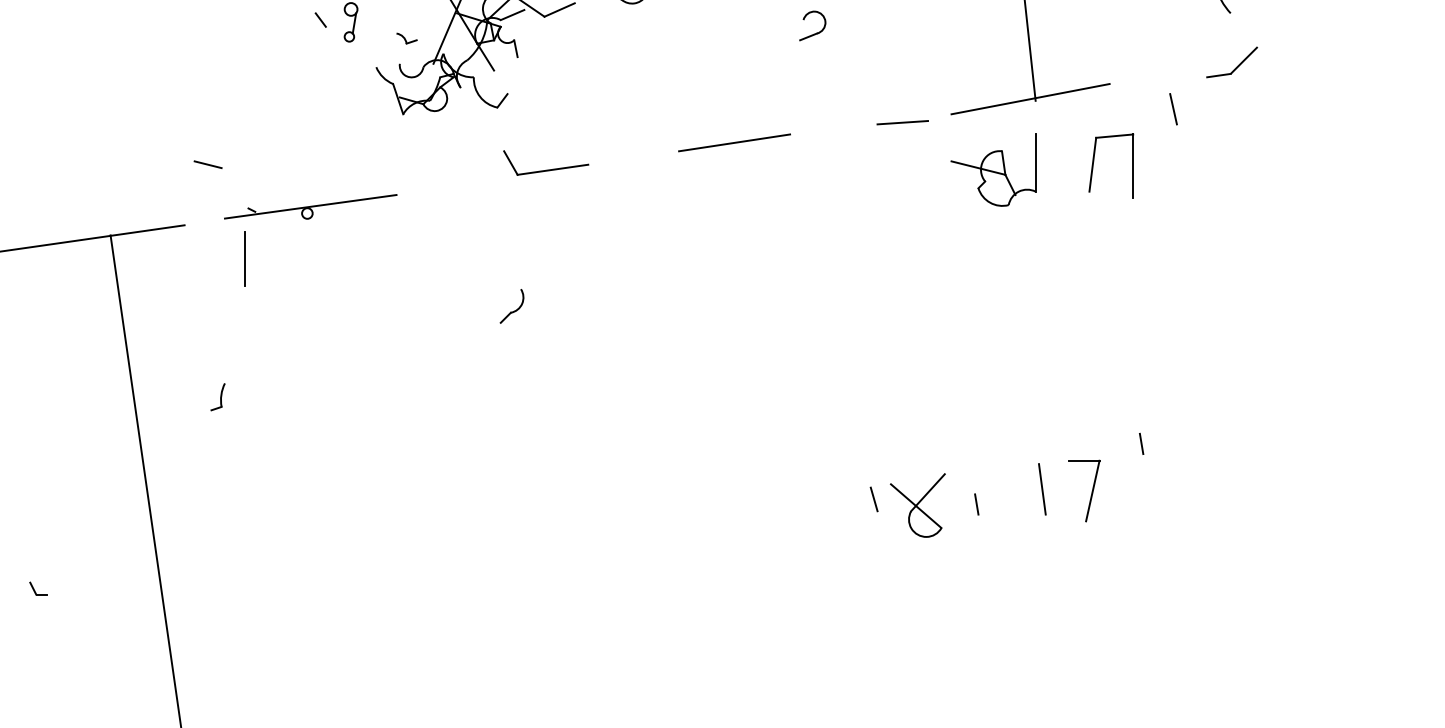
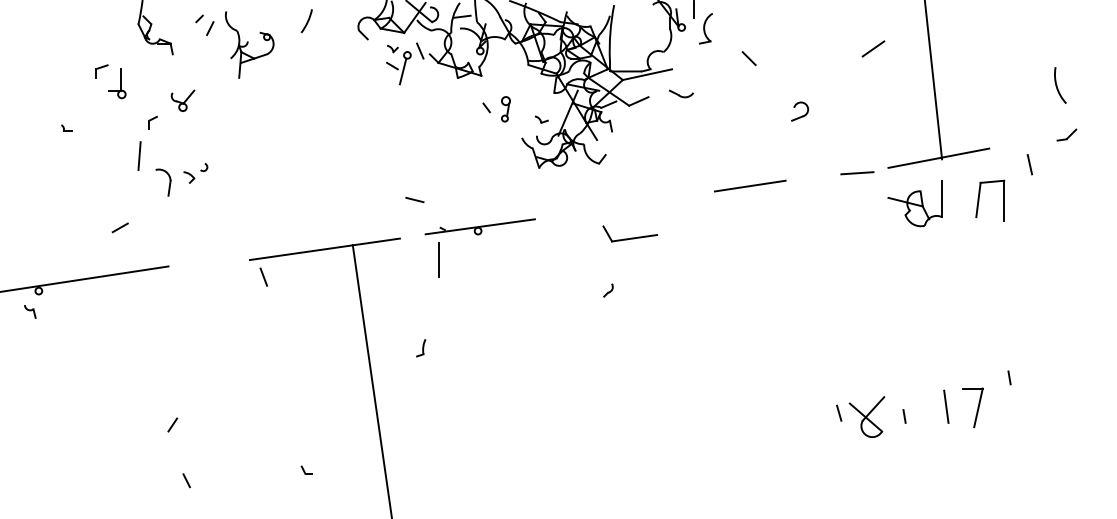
part: (1230, 61) -> (1066, 134), size x0.6
part: (544, 162) -> (629, 233), moved
part: (512, 306) -> (608, 290), size x0.6

